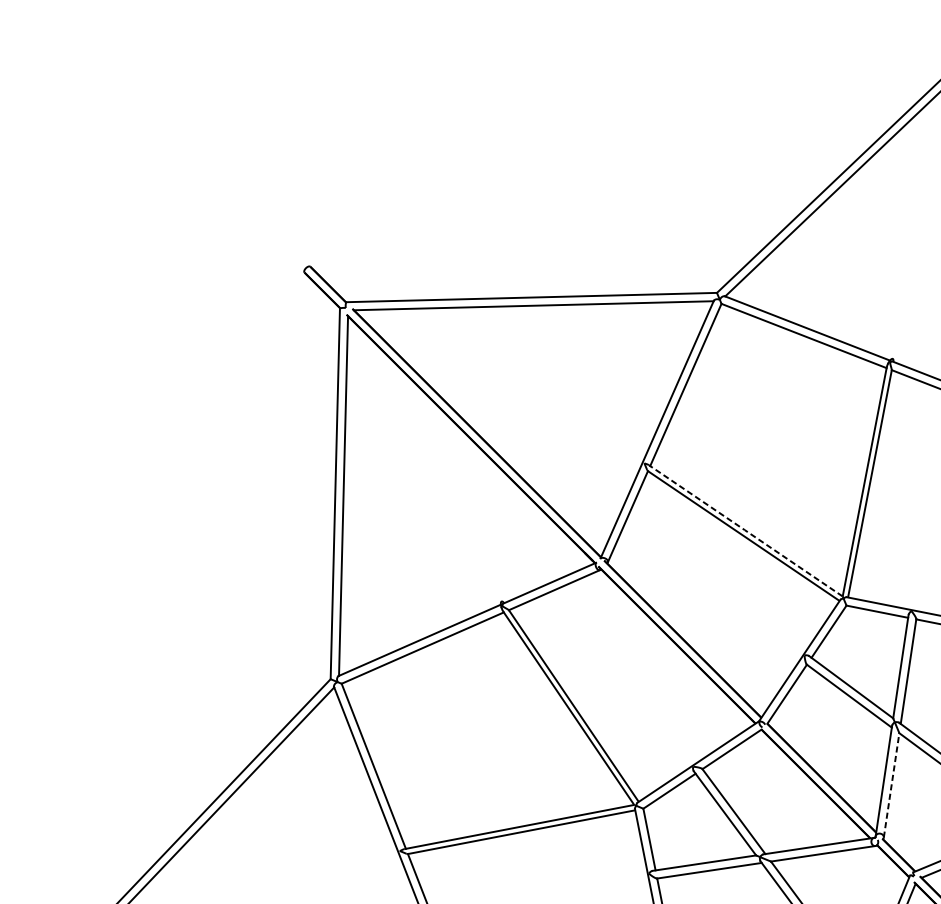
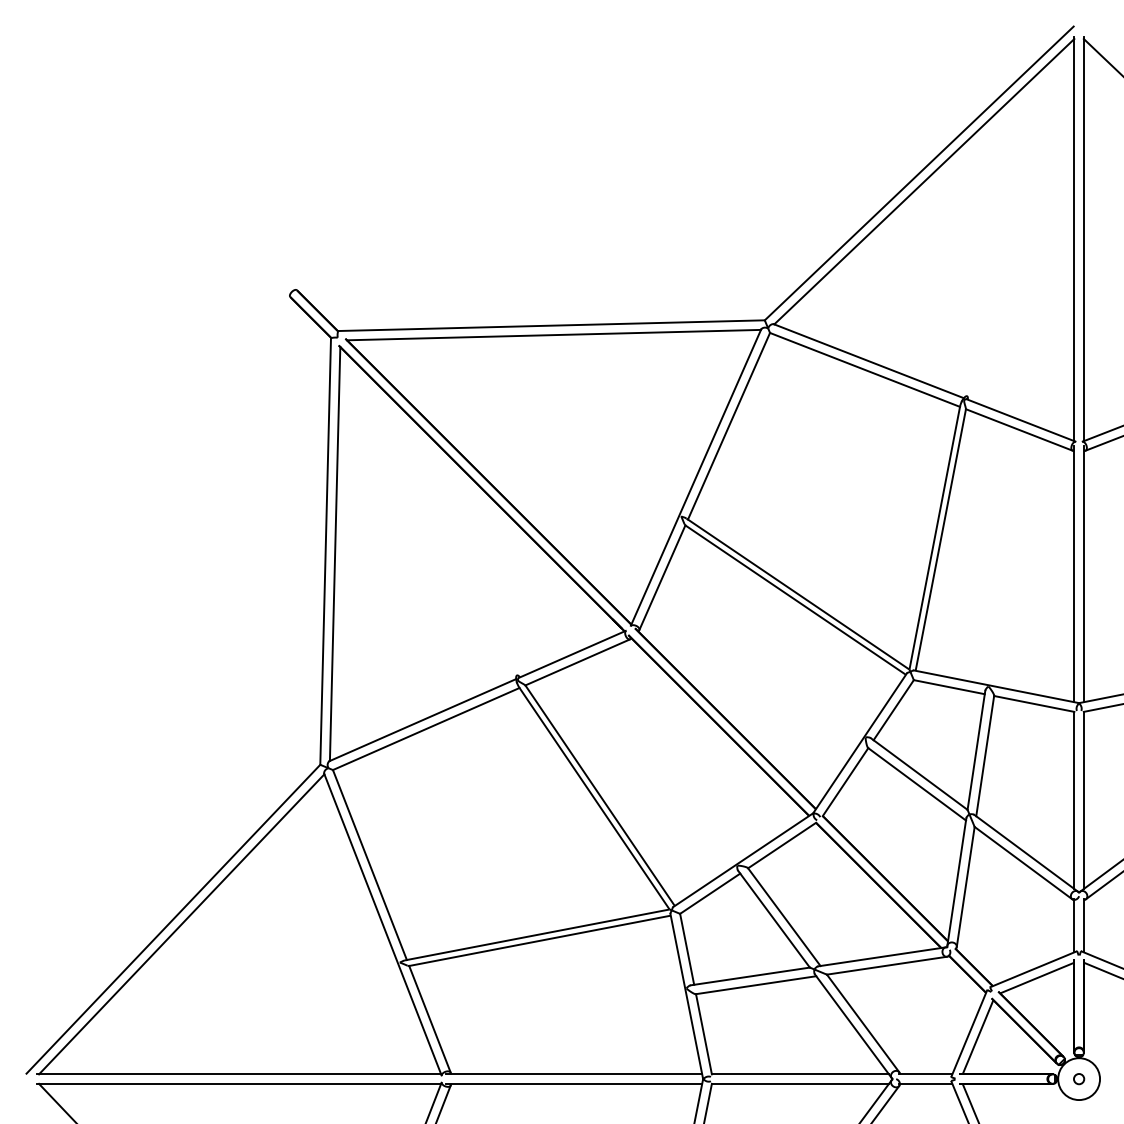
line: (745, 530) -> (797, 593), dashed -> solid
line: (891, 785) -> (965, 887), dashed -> solid

